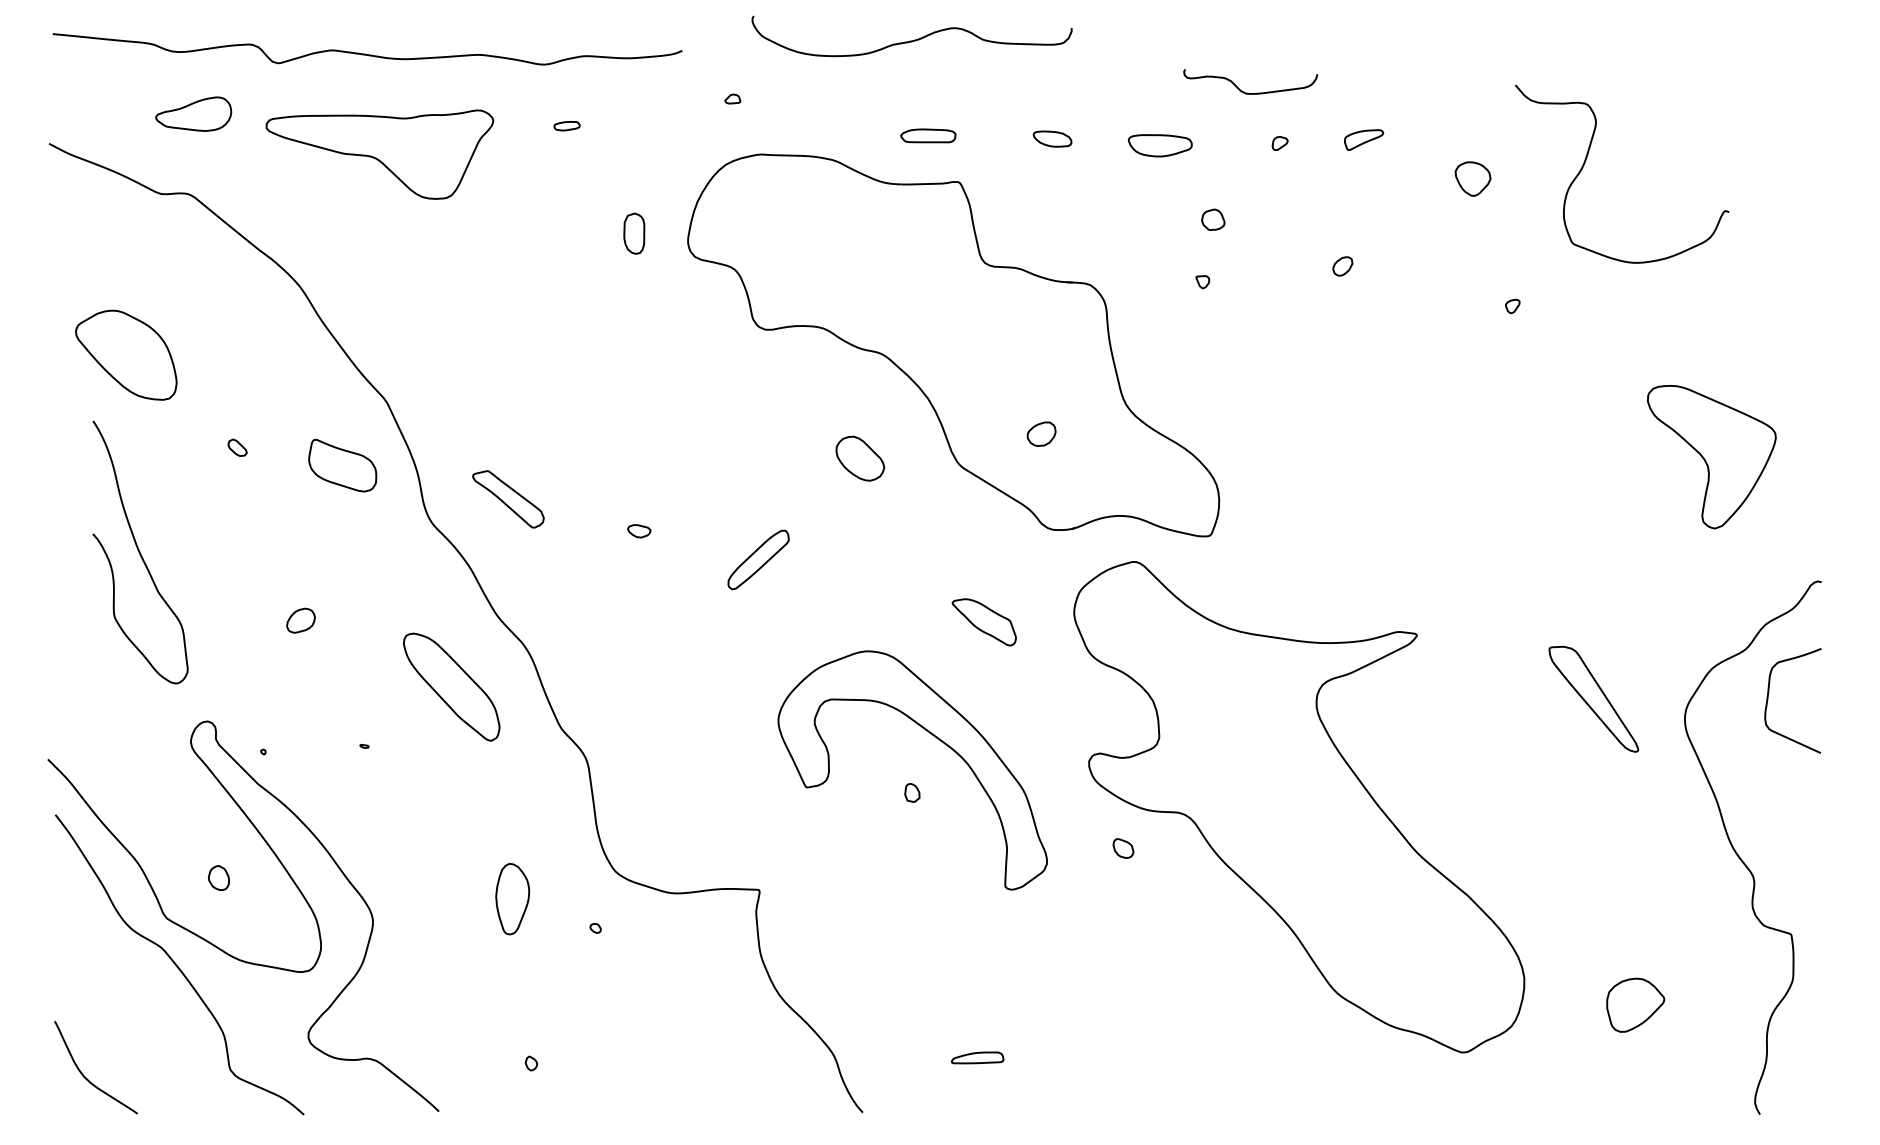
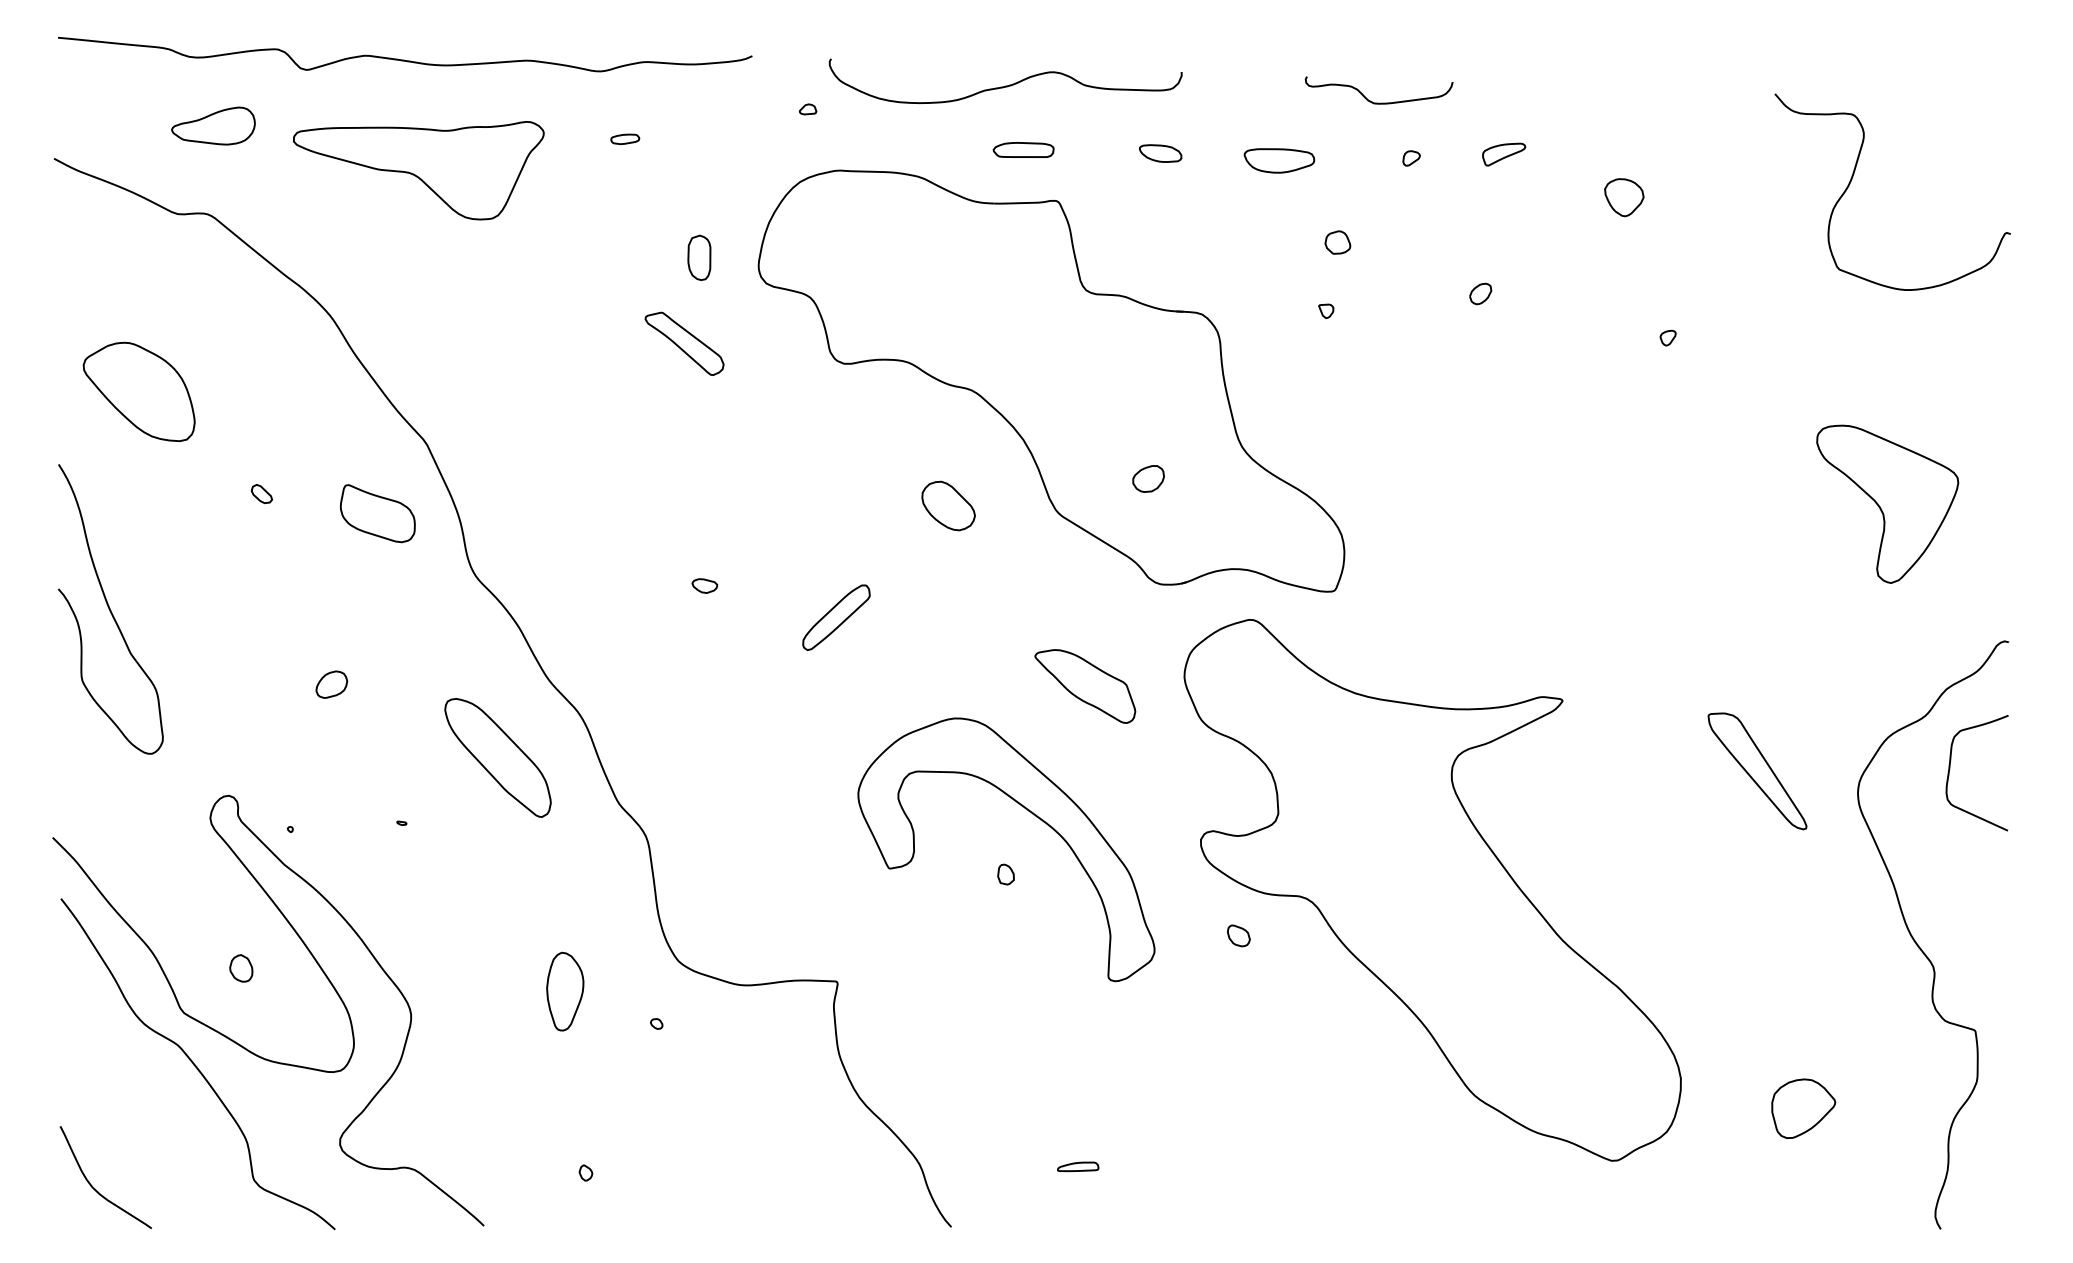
curve: (911, 40) -> (1005, 85), moved
curve: (1587, 158) -> (1854, 174), moved
part: (508, 499) -> (684, 343), moved
curve: (140, 552) -> (110, 609), moved
part: (984, 622) -> (1085, 686), size x1.43
part: (978, 1057) -> (1078, 1166), size x0.71

